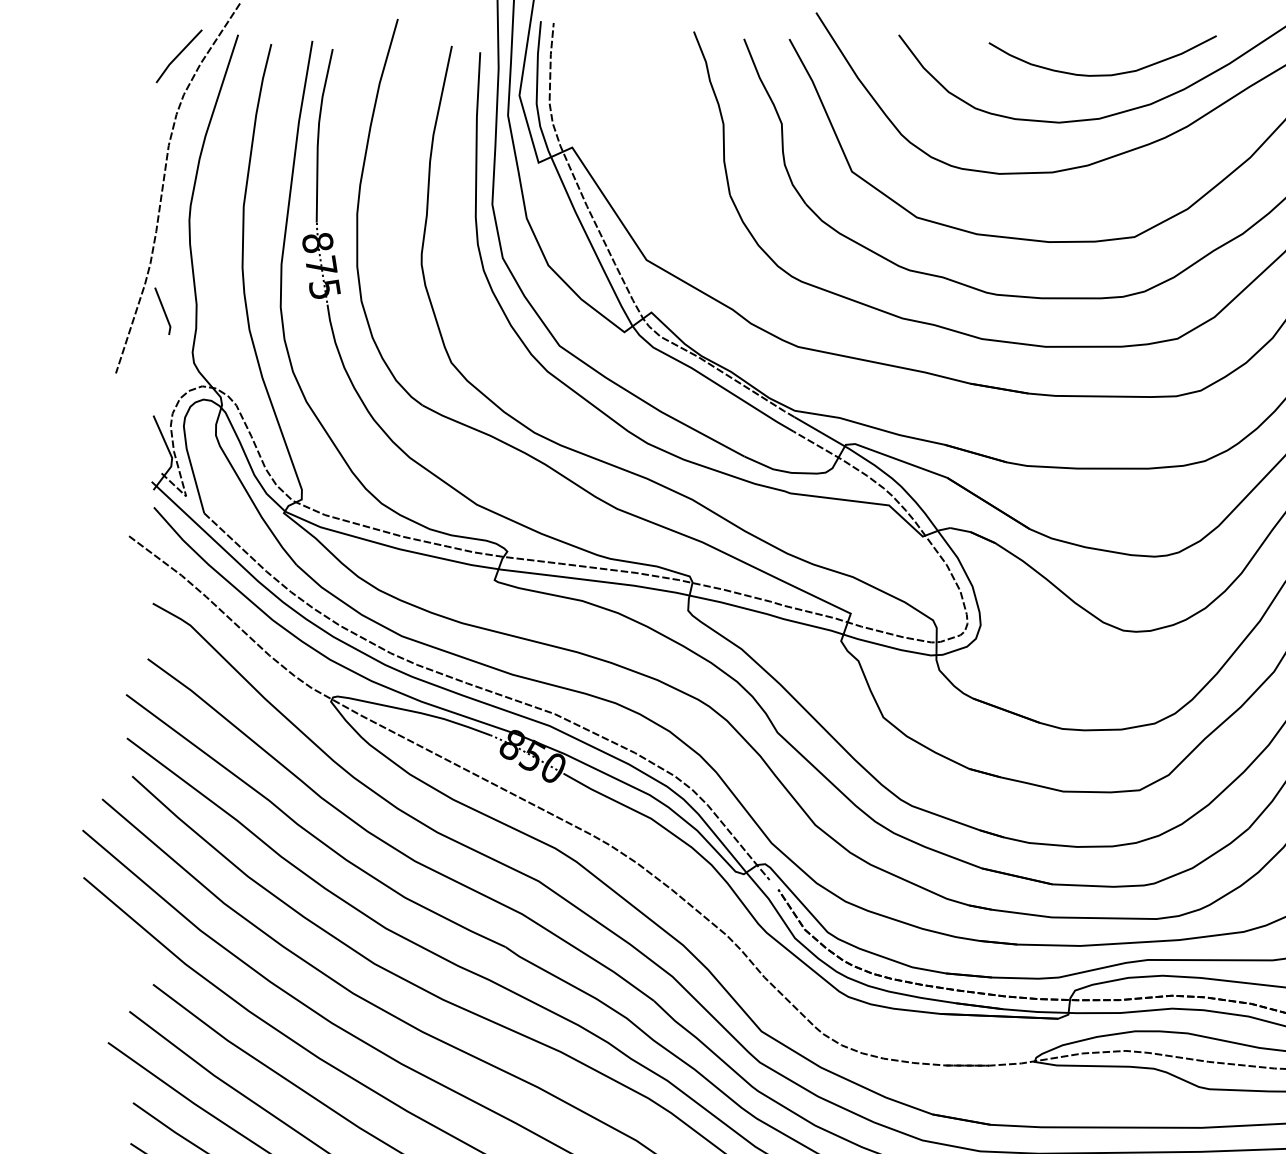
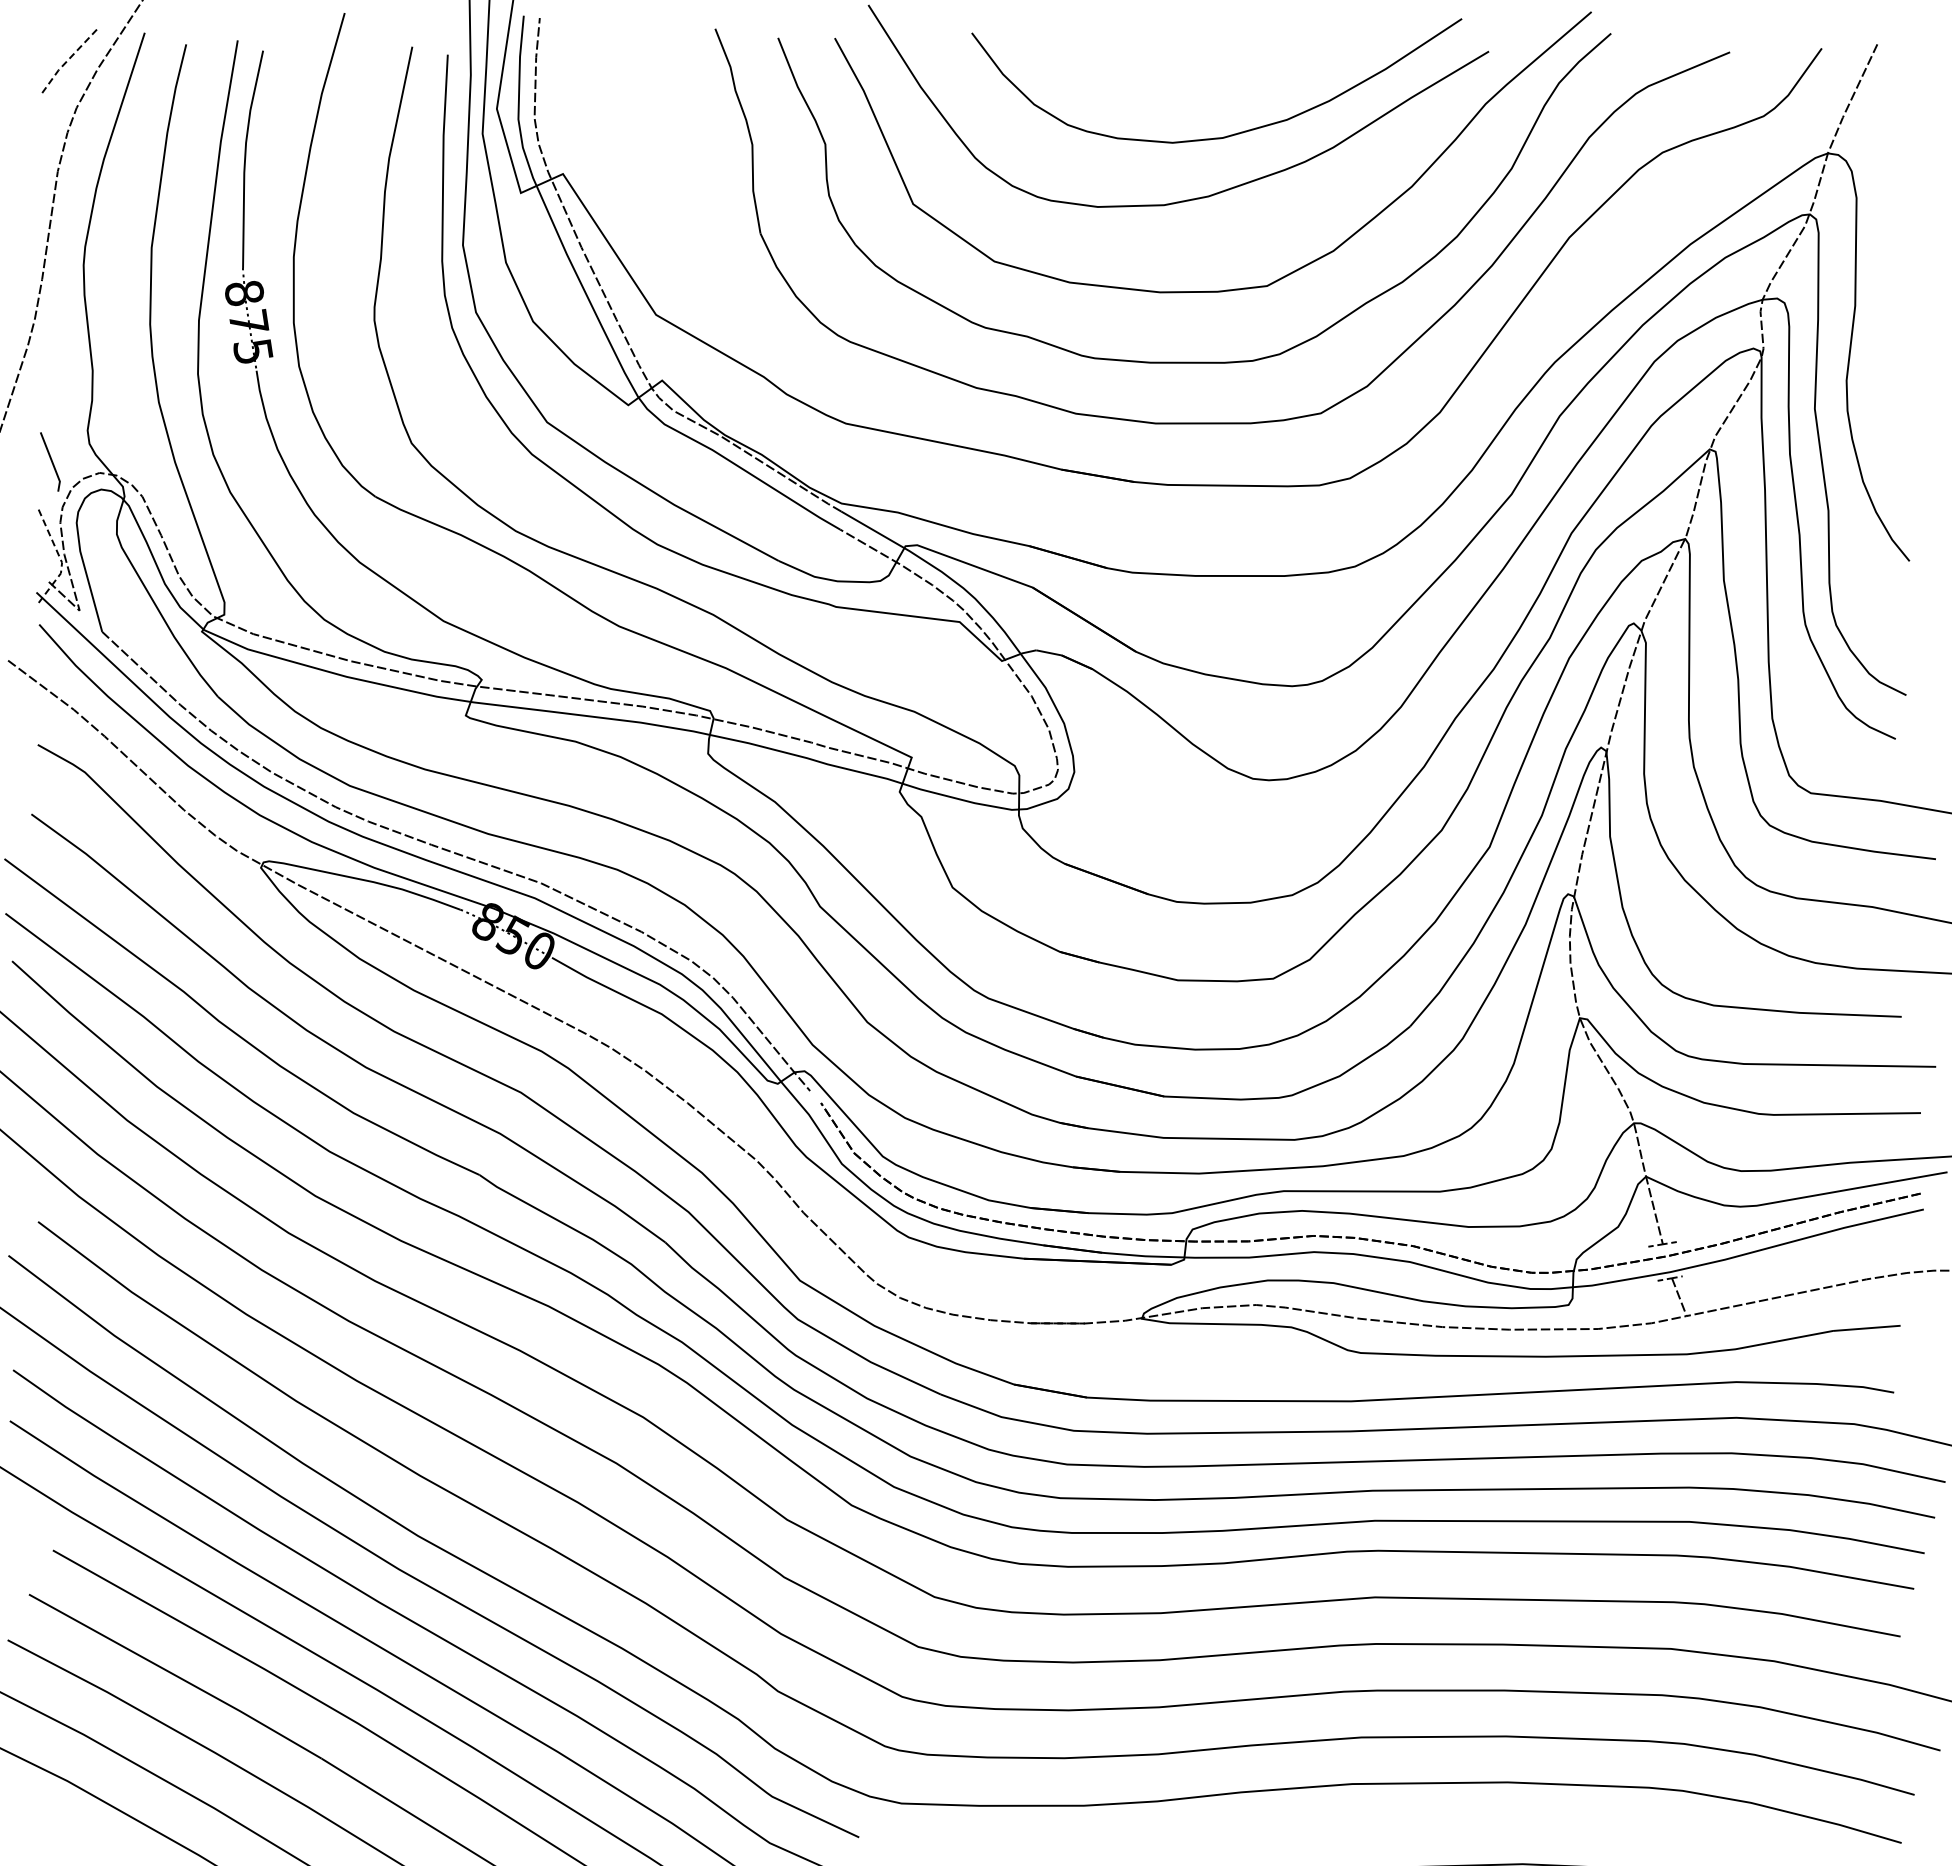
line: (177, 56) -> (68, 59), solid -> dashed
curve: (1102, 74) -> (1226, 82), removed
line: (162, 310) -> (50, 460), moved
line: (170, 455) -> (60, 559), solid -> dashed

